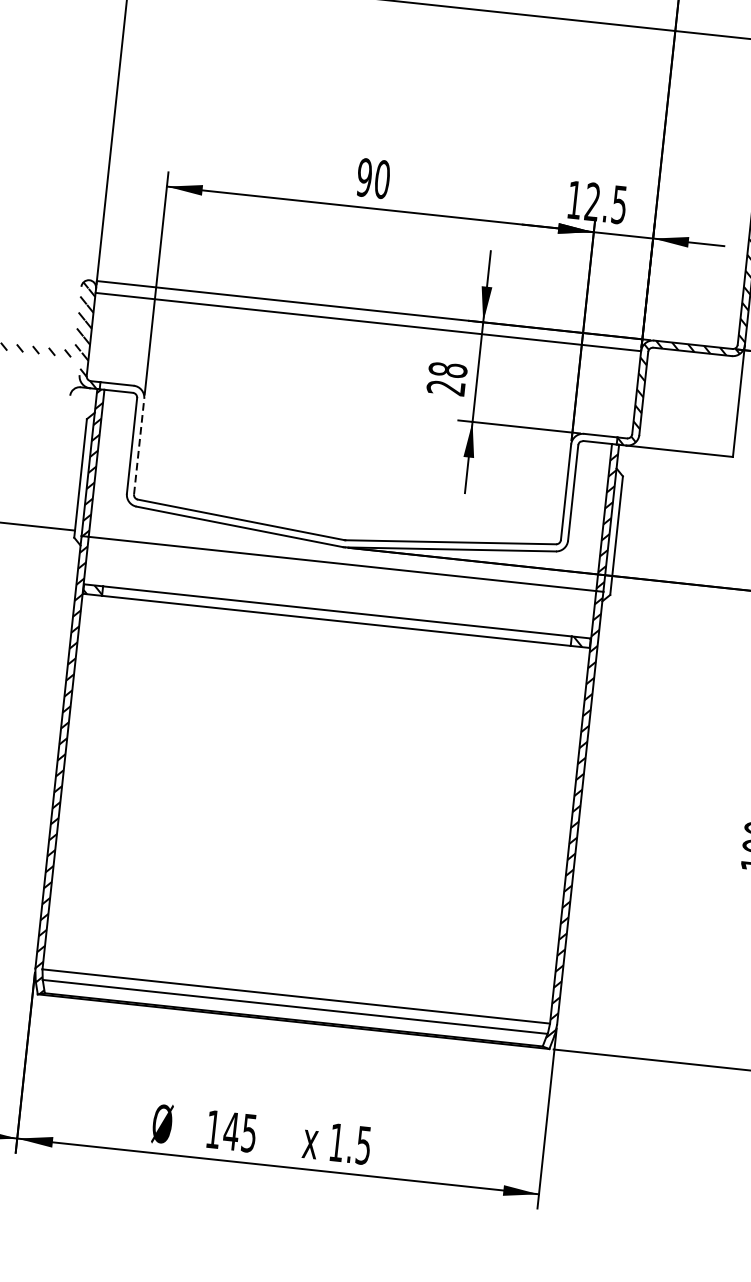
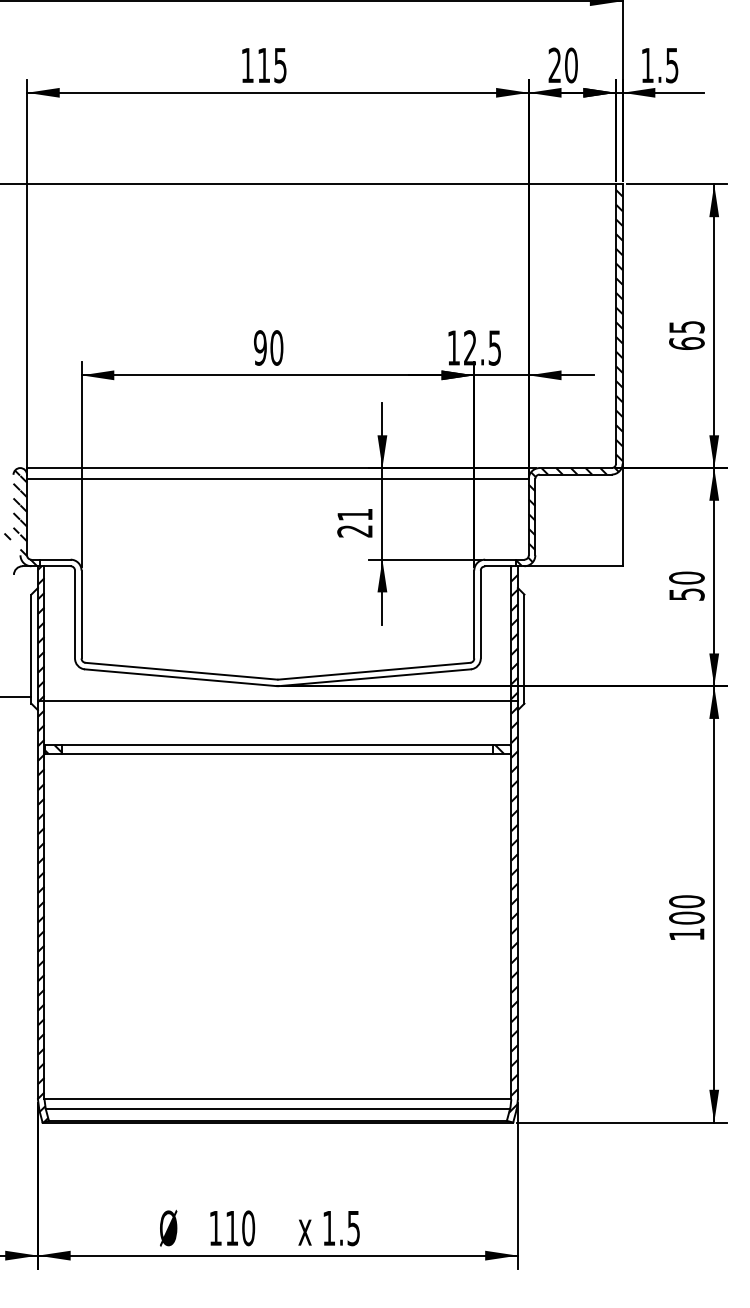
text: (447, 369) -> (354, 514), 28 -> 21
line: (139, 446) -> (81, 614), dashed -> solid
text: (240, 1132) -> (240, 1228), 145 -> 110

